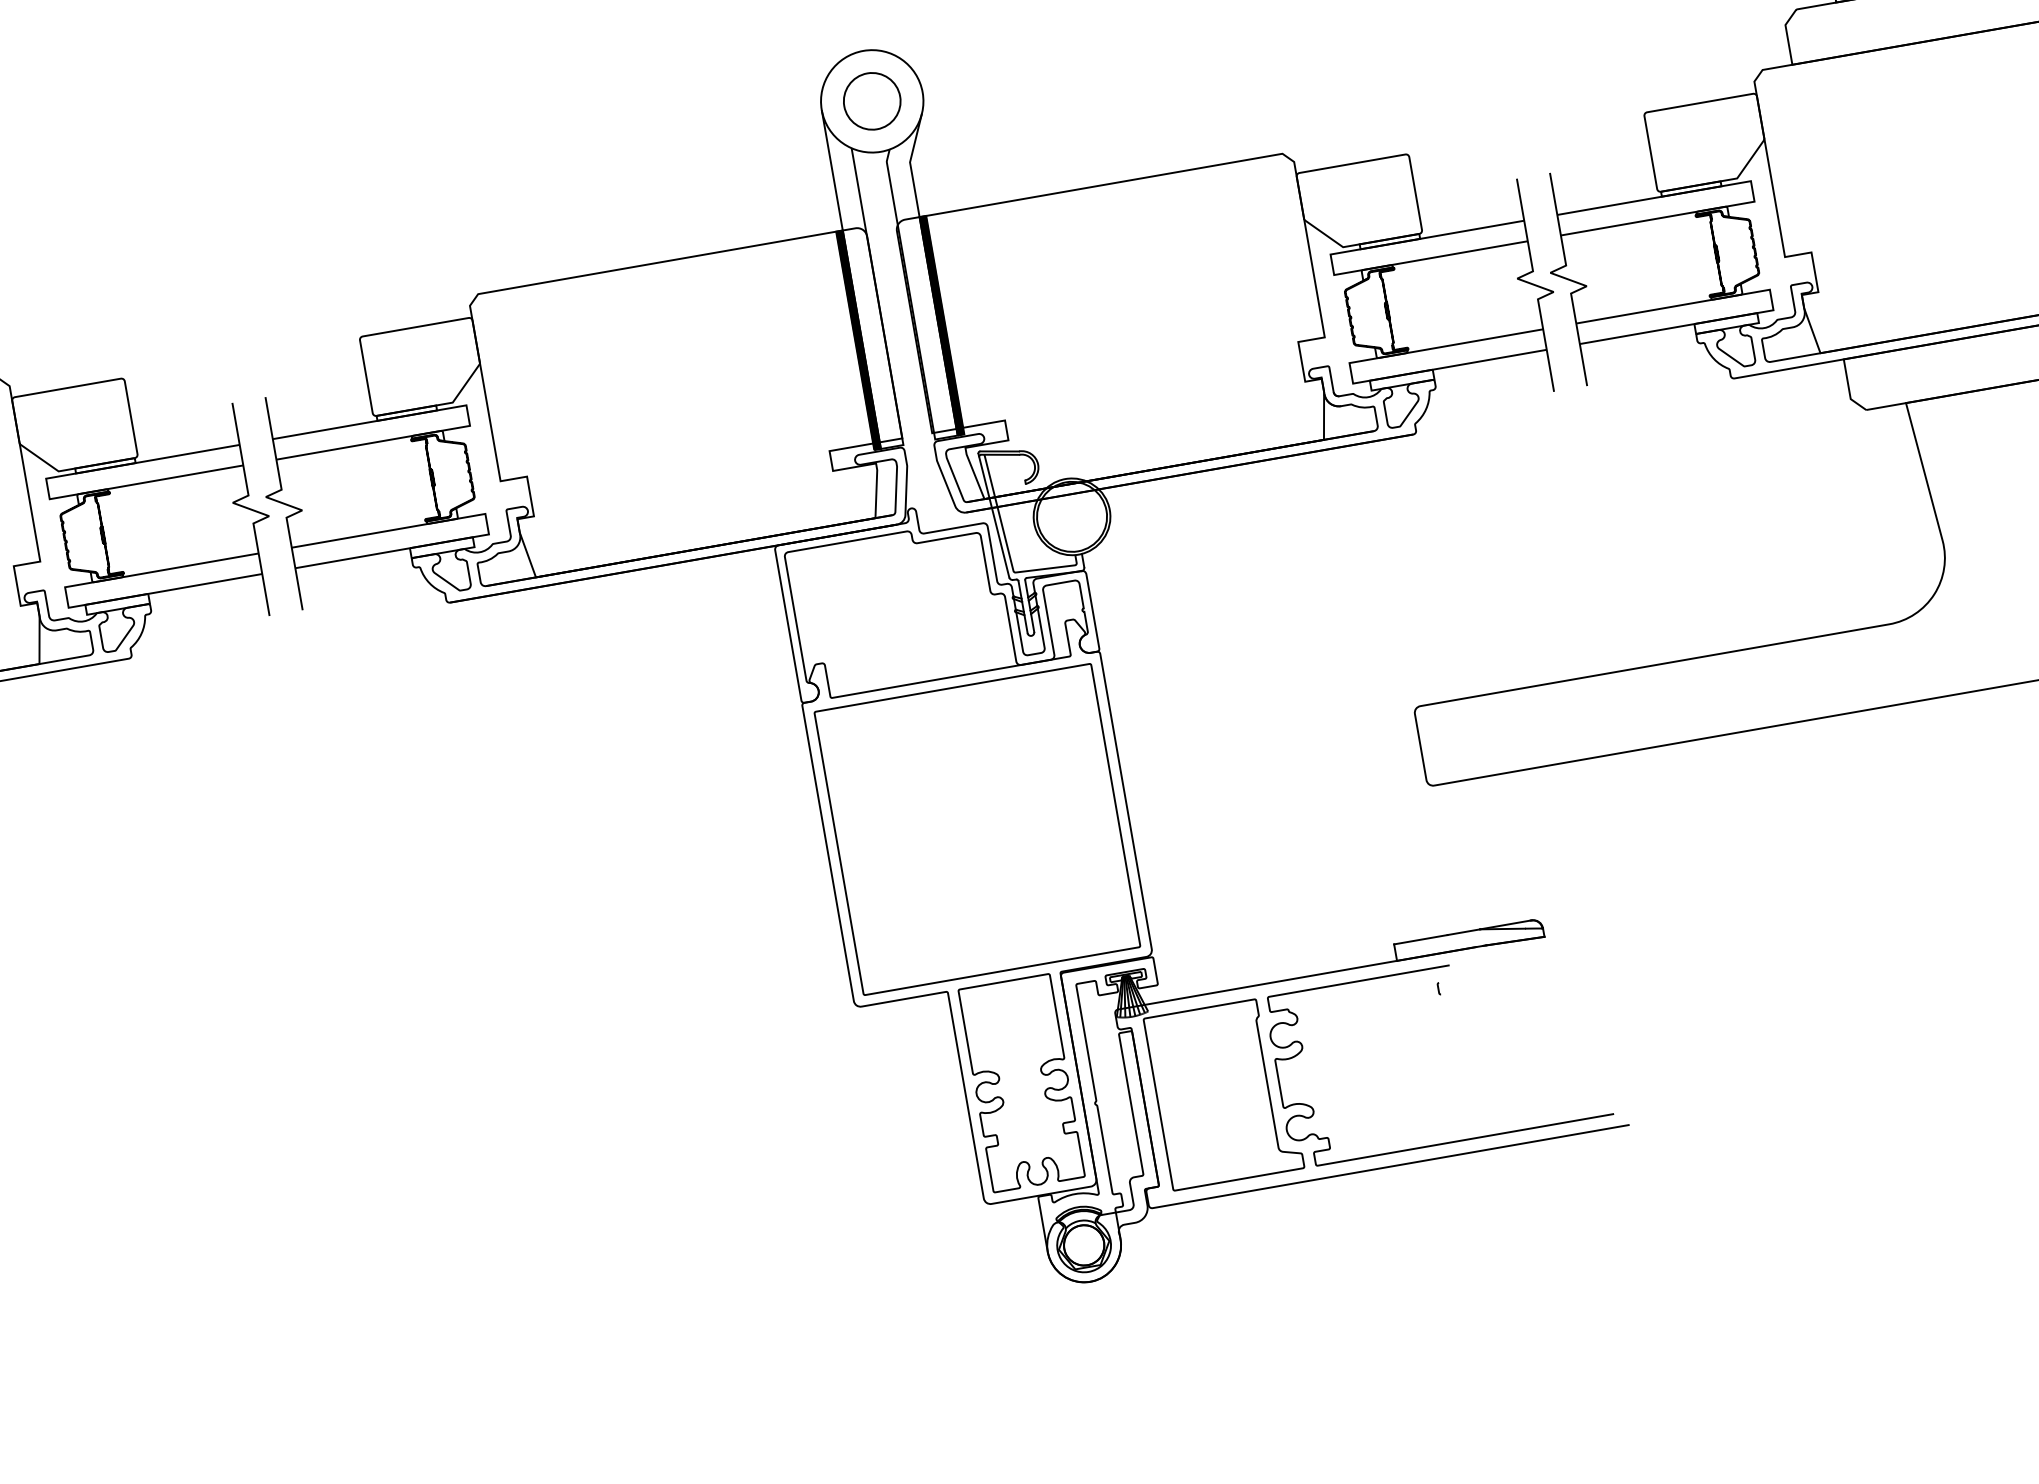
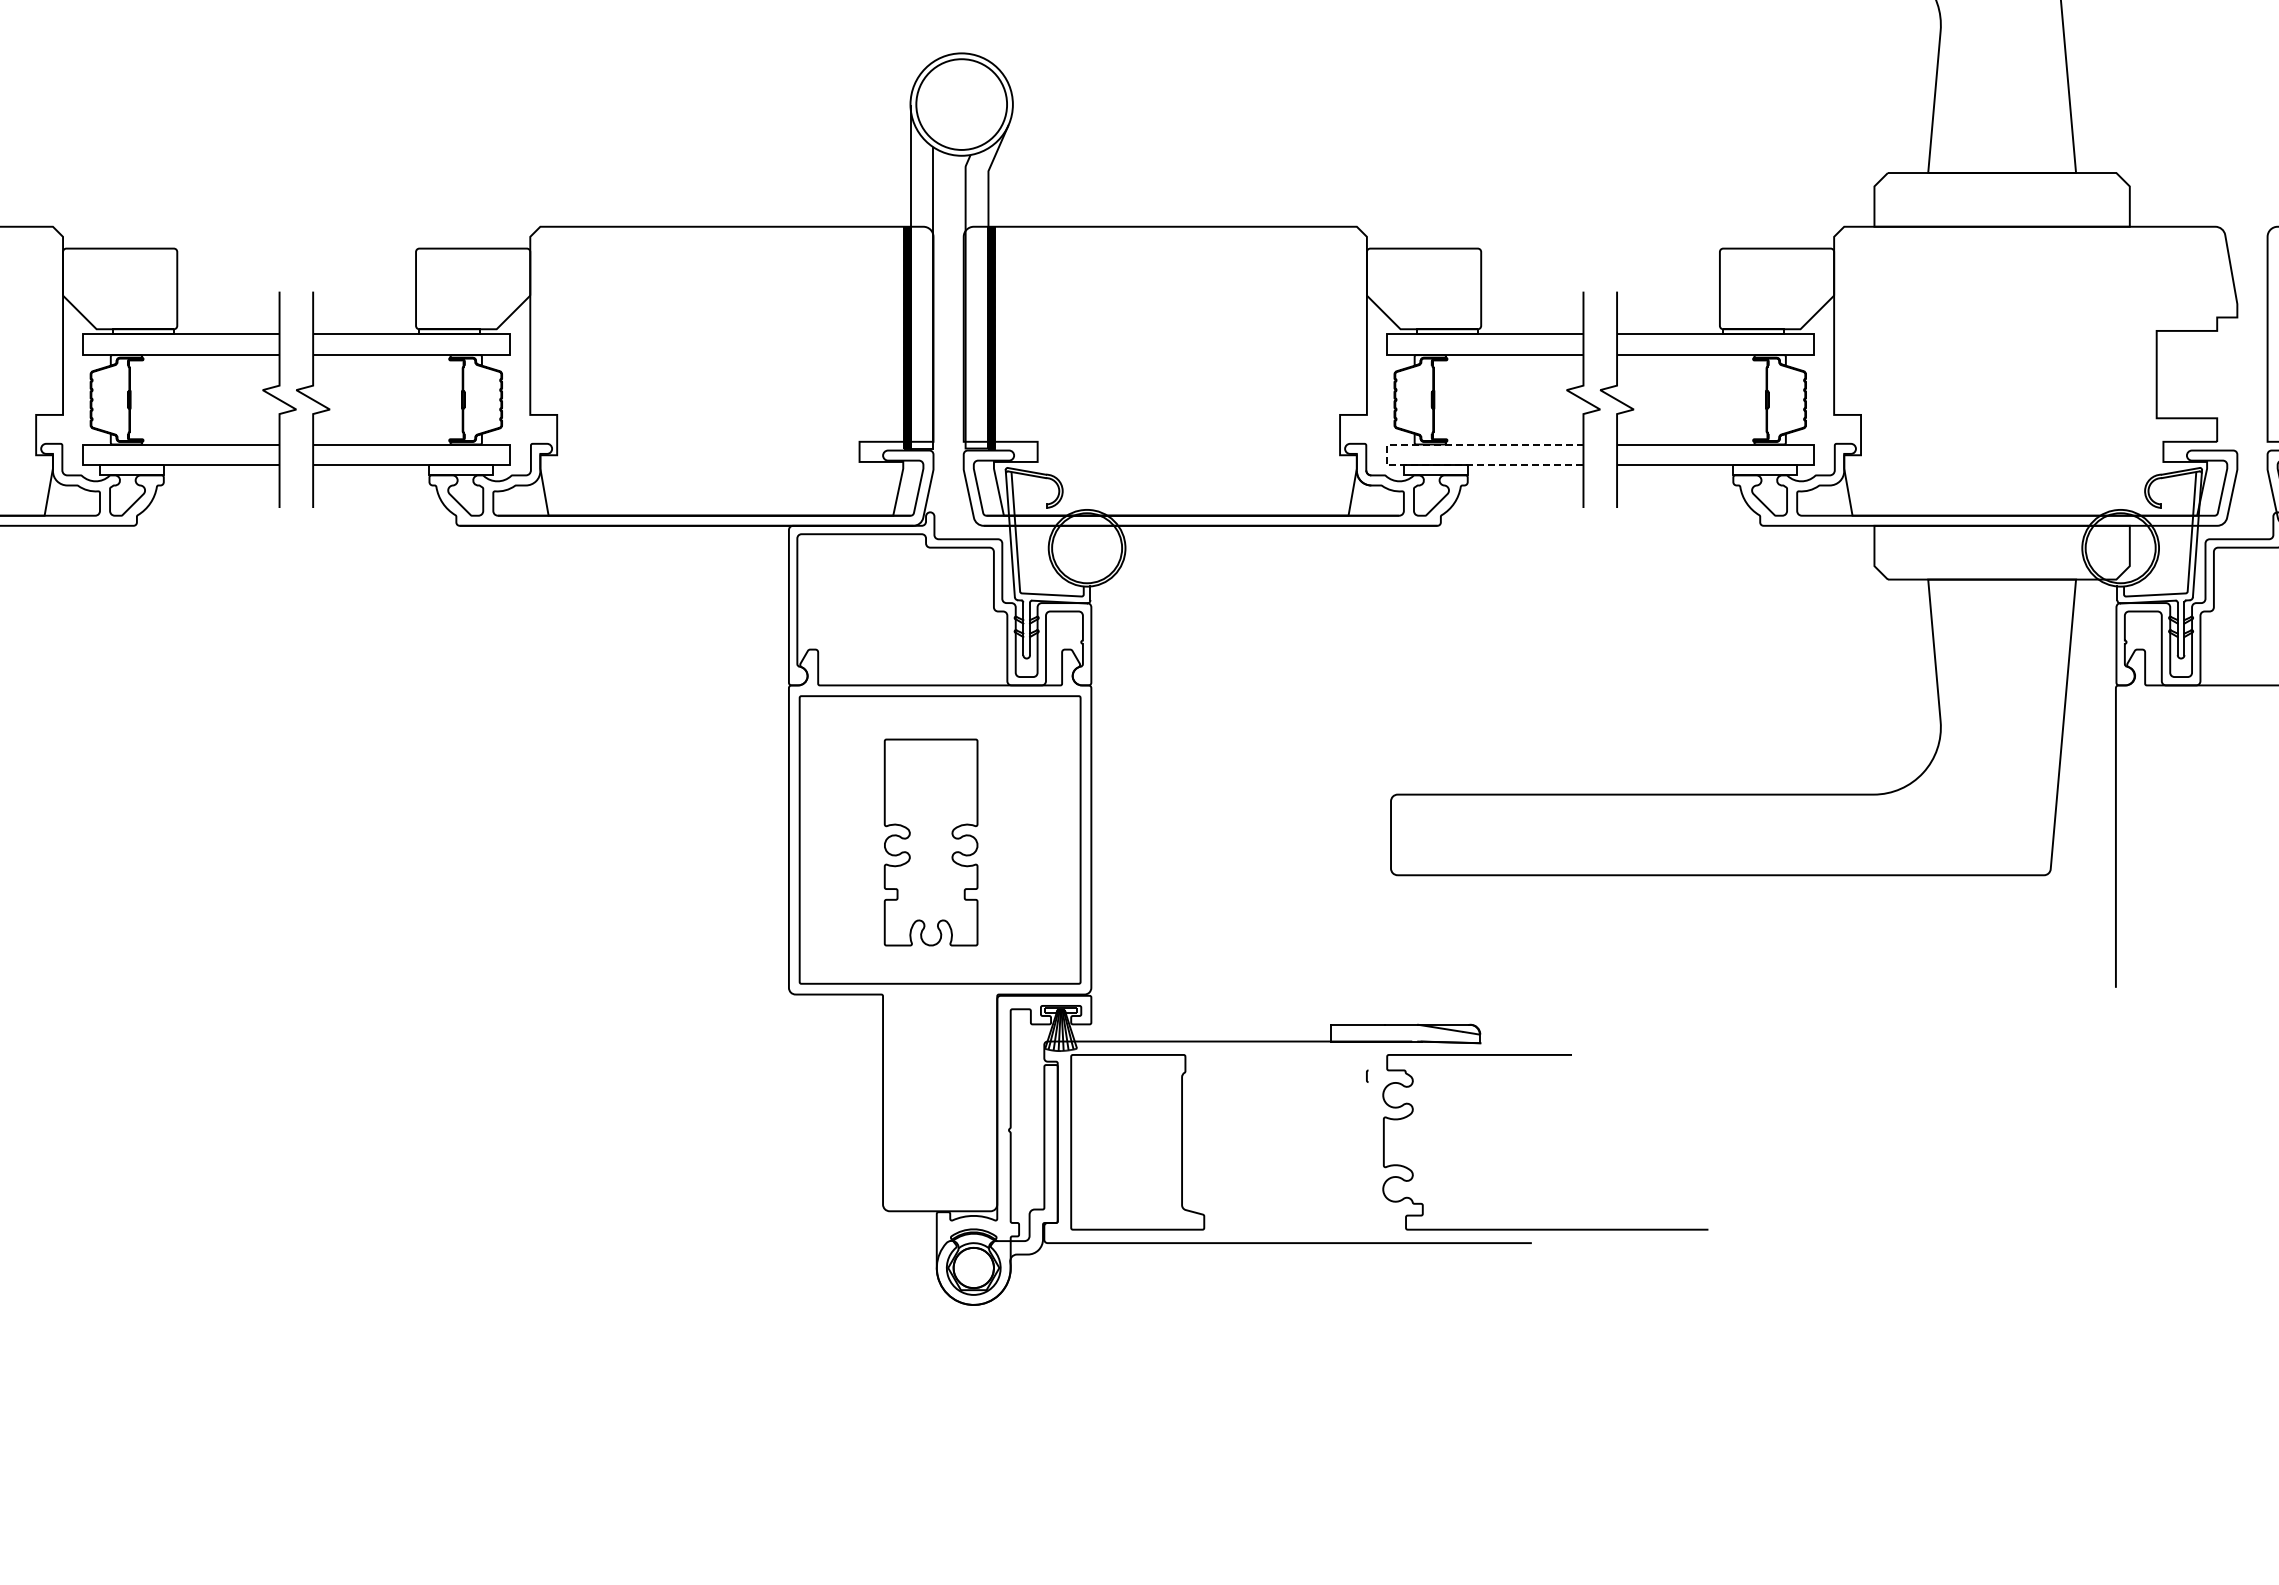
circle: (872, 101) -> (961, 104), size x1.6
line: (1350, 373) -> (1386, 454), solid -> dashed
part: (1021, 1083) -> (930, 842), moved
curve: (1453, 1140) -> (1545, 1228), moved

